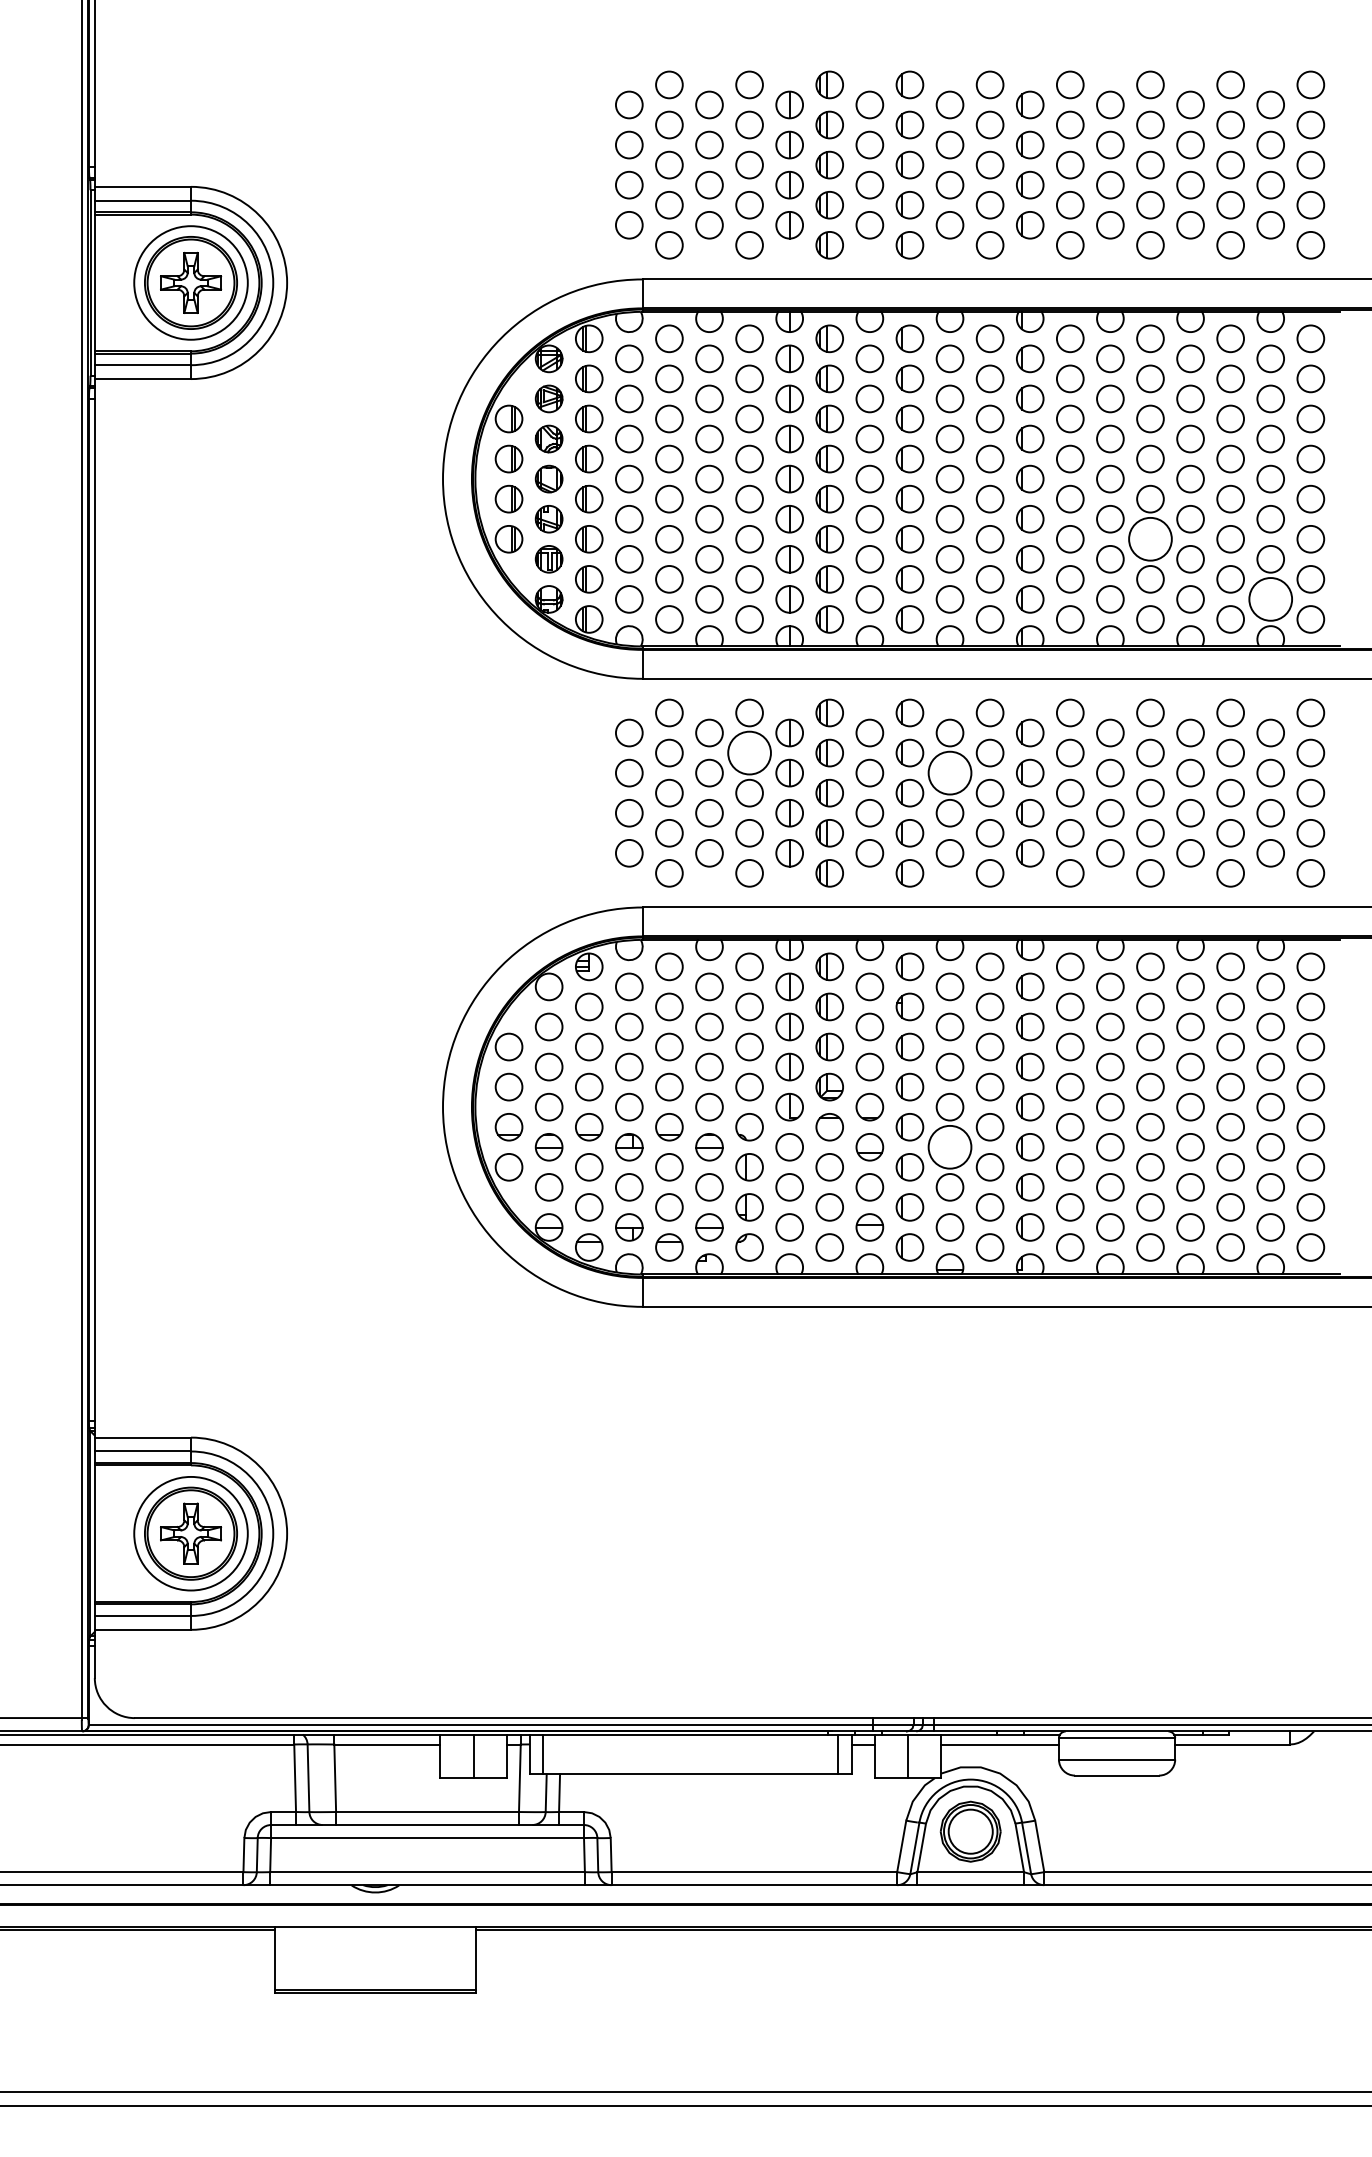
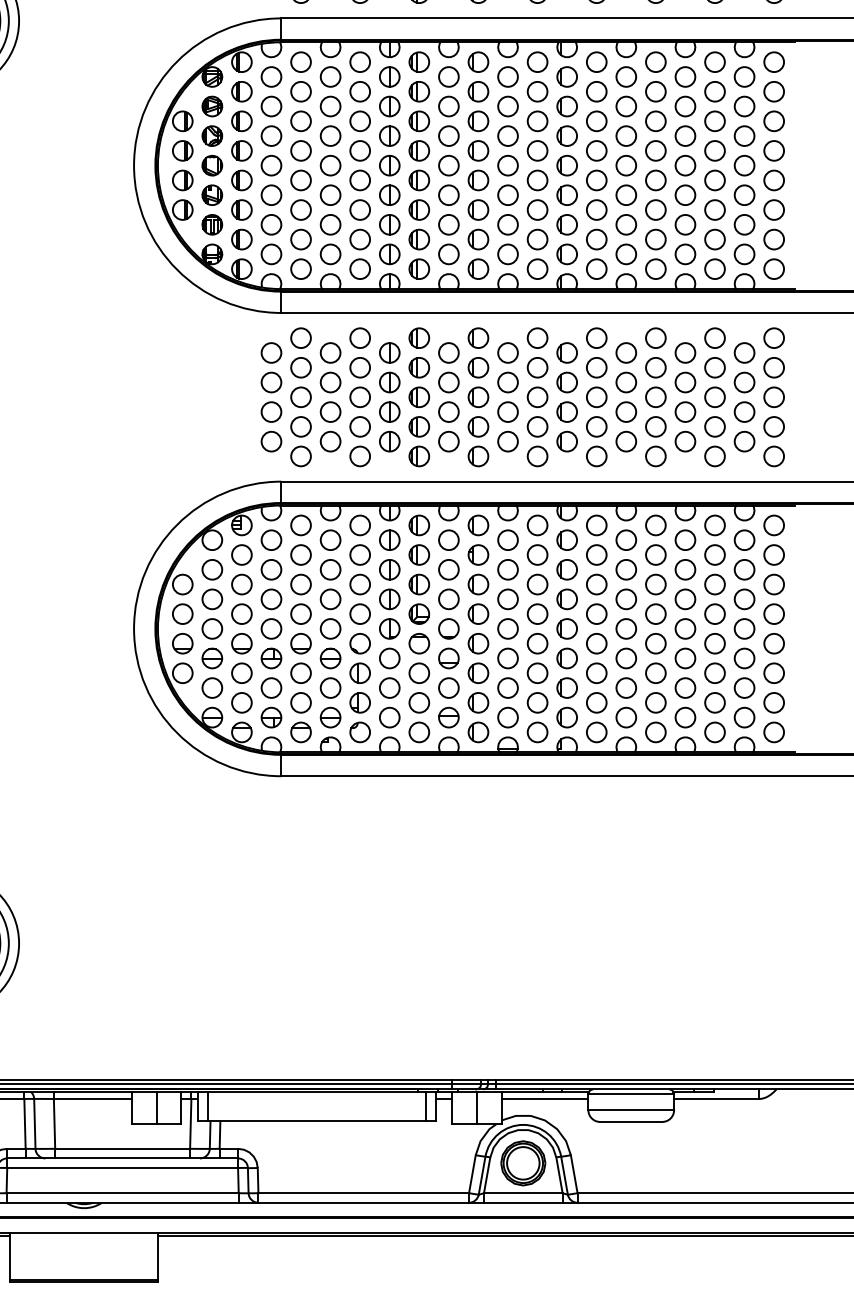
circle: (1150, 538) -> (655, 209), size x0.62
circle: (1270, 599) -> (744, 254), size x0.62
circle: (749, 752) -> (360, 367), size x0.62
circle: (949, 772) -> (507, 382), size x0.62
circle: (949, 1146) -> (507, 657), size x0.62

